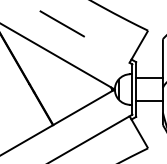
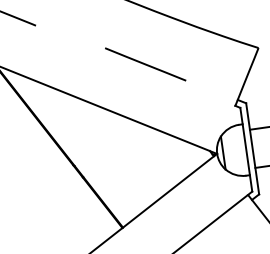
line: (61, 23) -> (144, 63), moved

